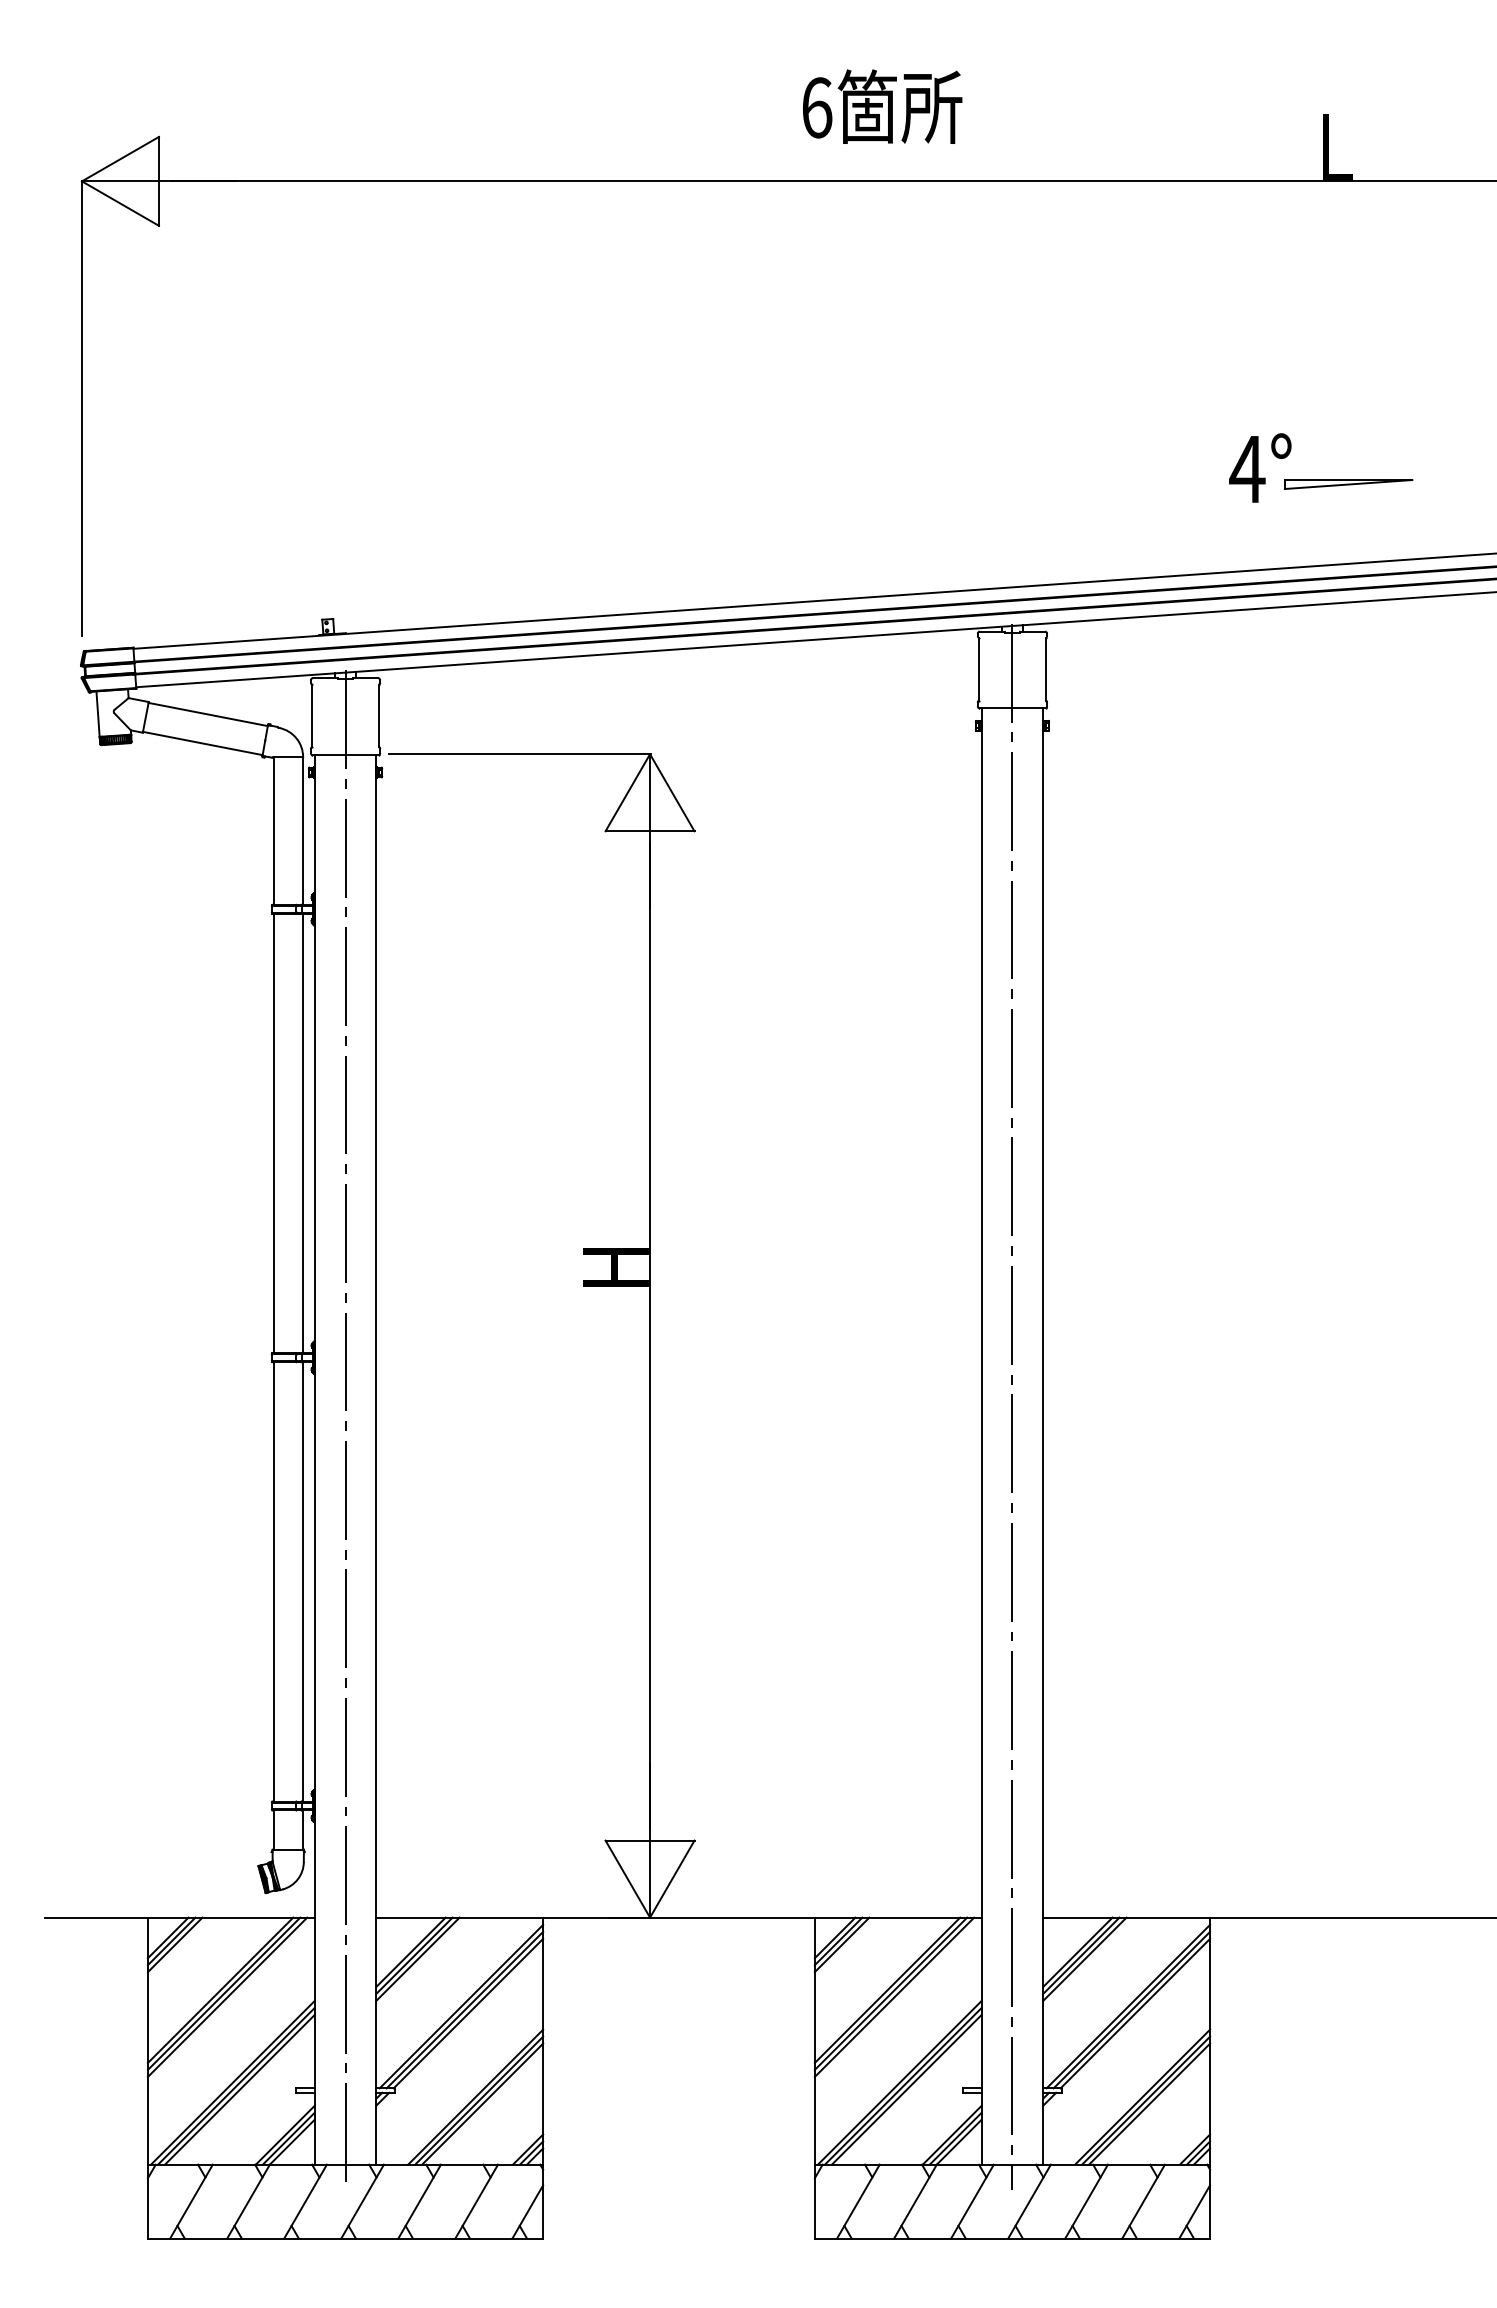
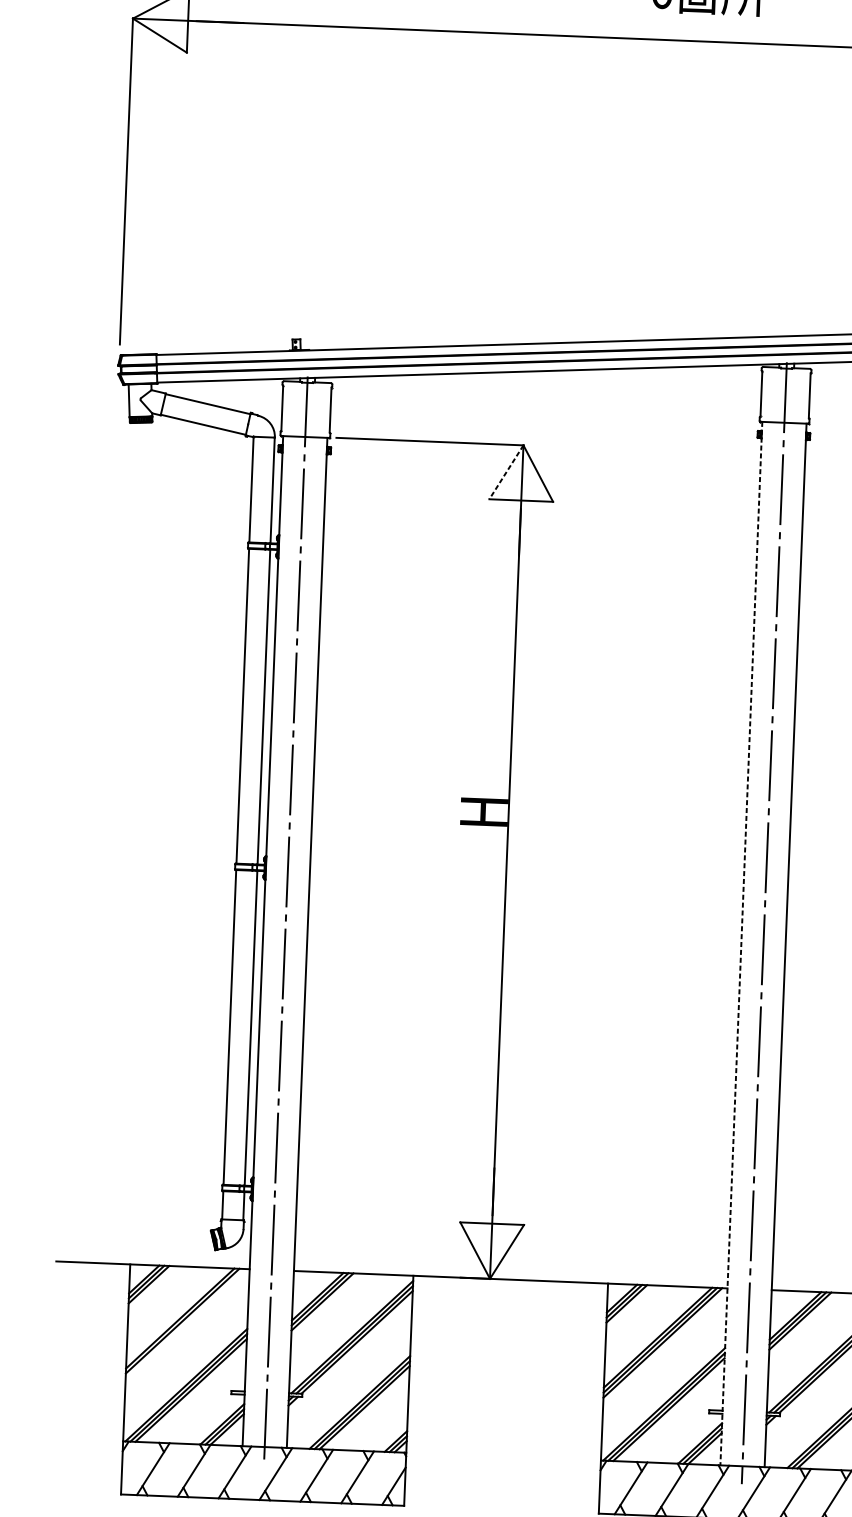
line: (627, 793) -> (506, 472), solid -> dashed
line: (981, 1436) -> (741, 943), solid -> dashed
line: (227, 1996) -> (185, 1323), removed

